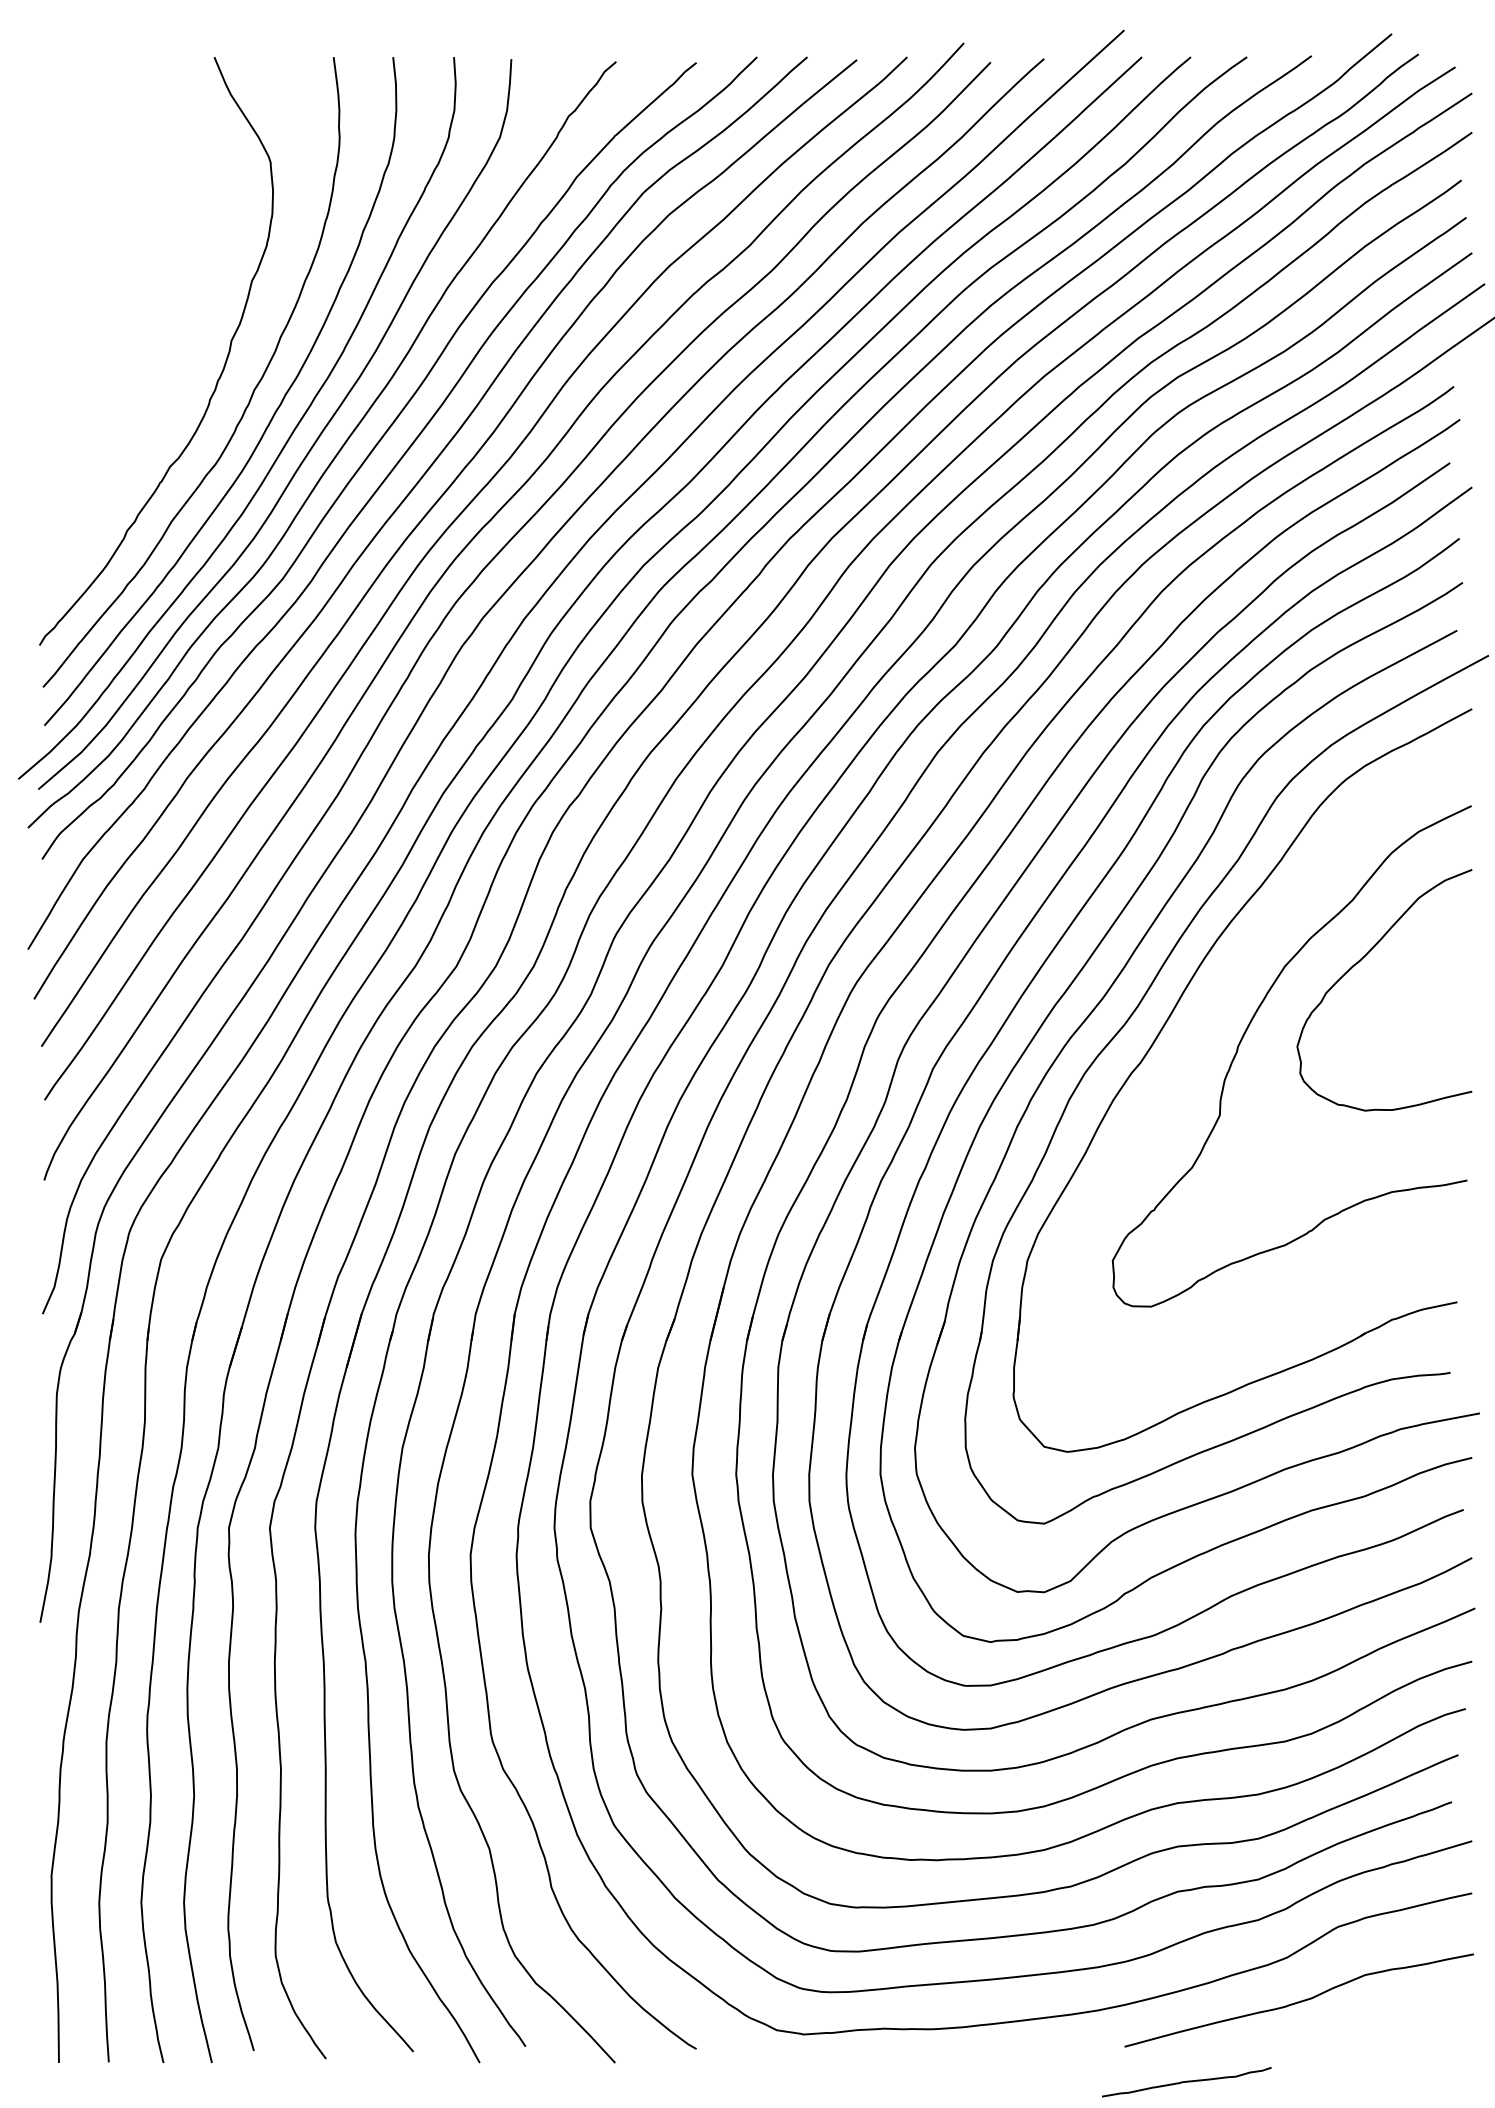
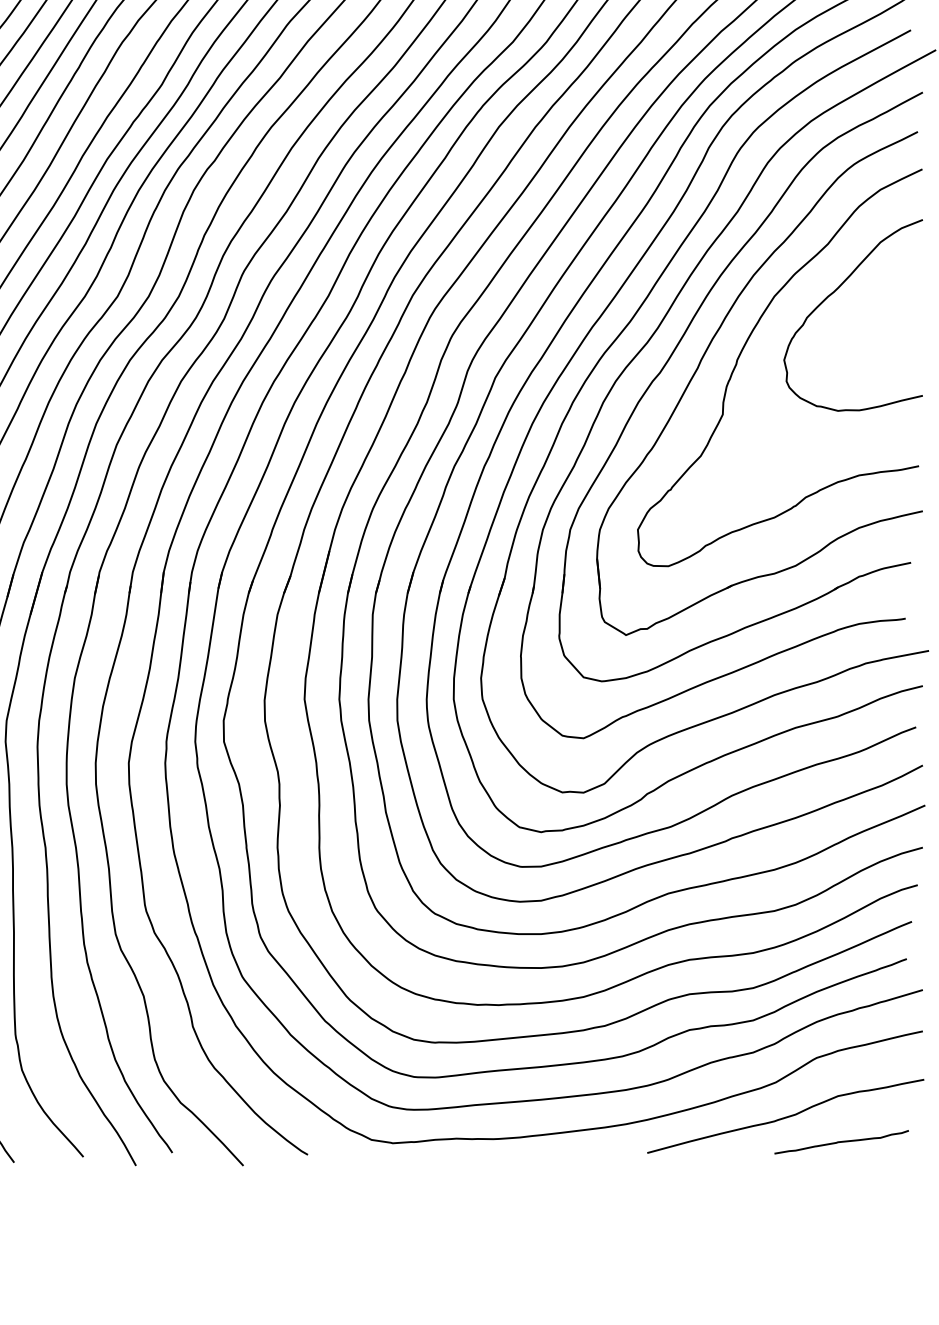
part: (1198, 1038) -> (705, 353), added
curve: (1186, 2082) -> (841, 1142), moved

